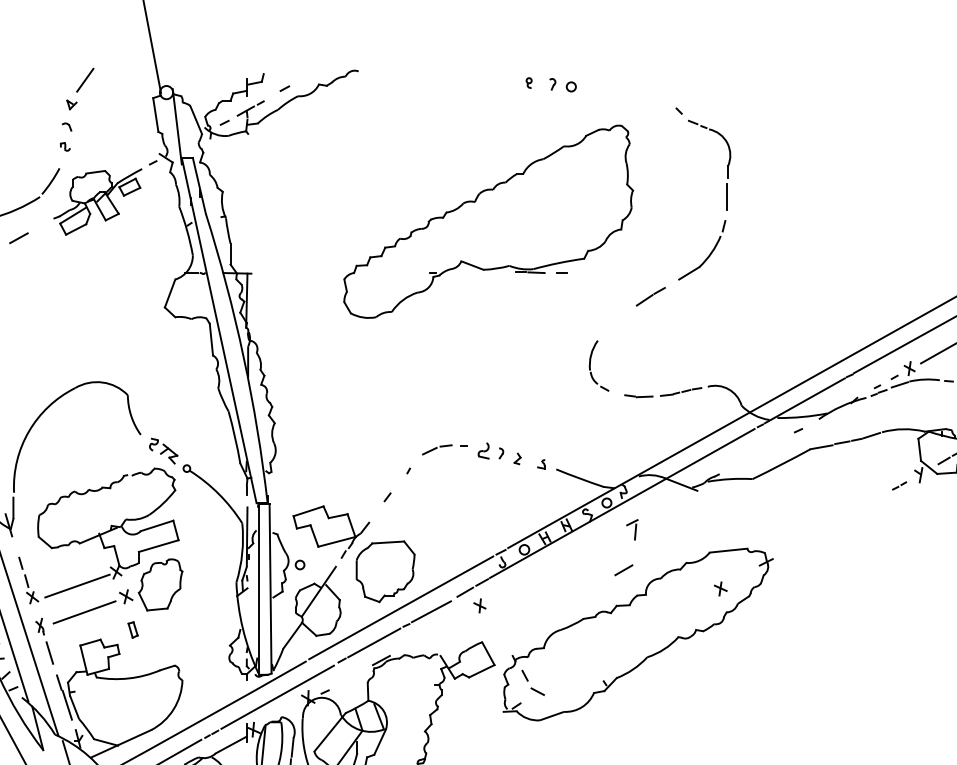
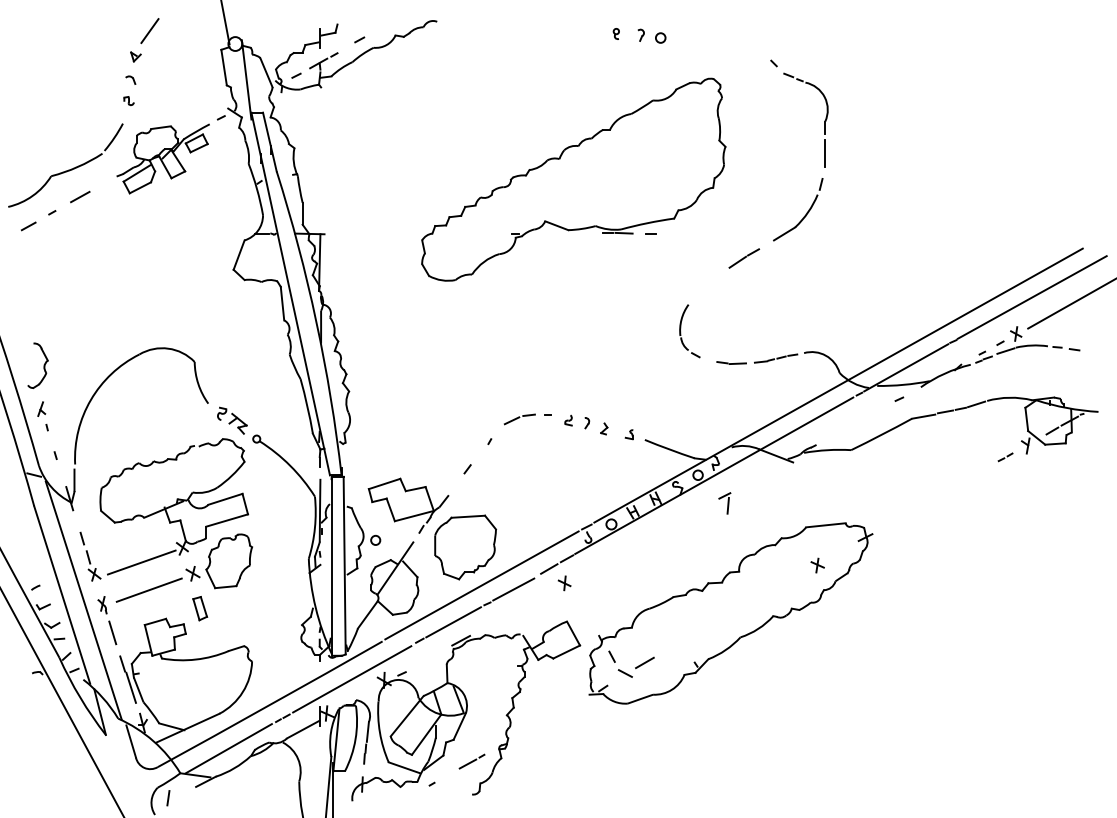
part: (483, 450) -> (568, 420), size x0.62
line: (623, 569) -> (644, 662), moved
part: (133, 629) -> (200, 608), size x1.43

